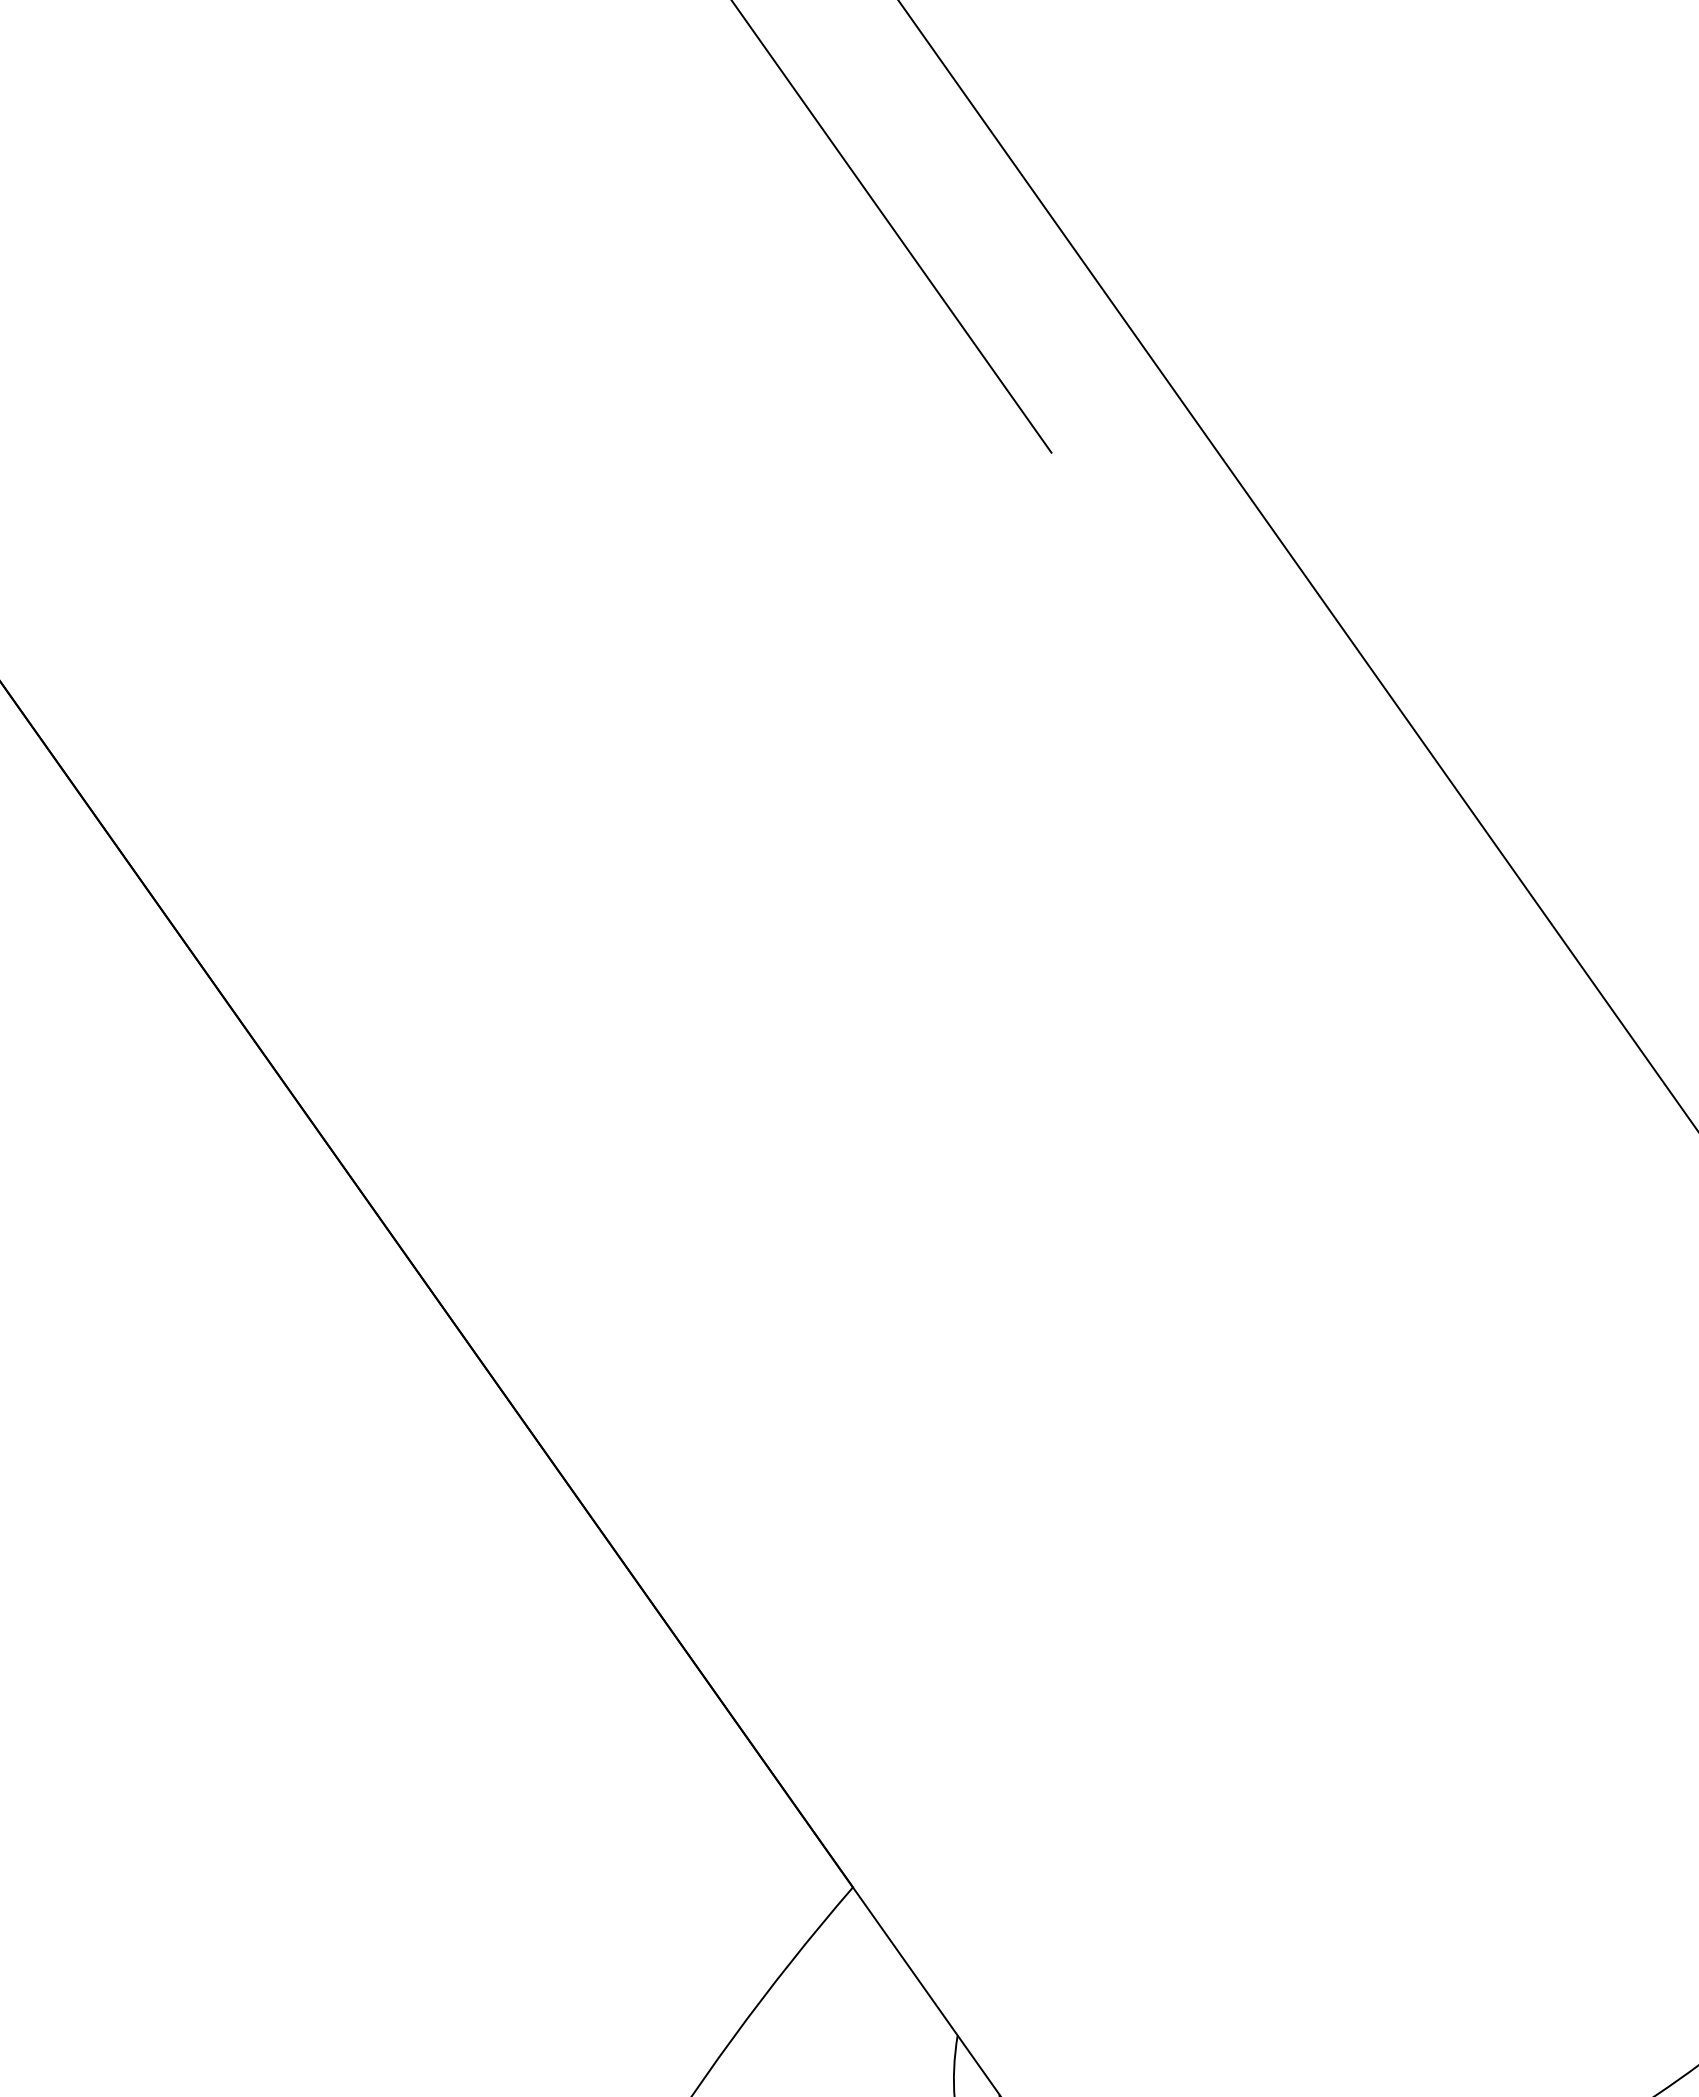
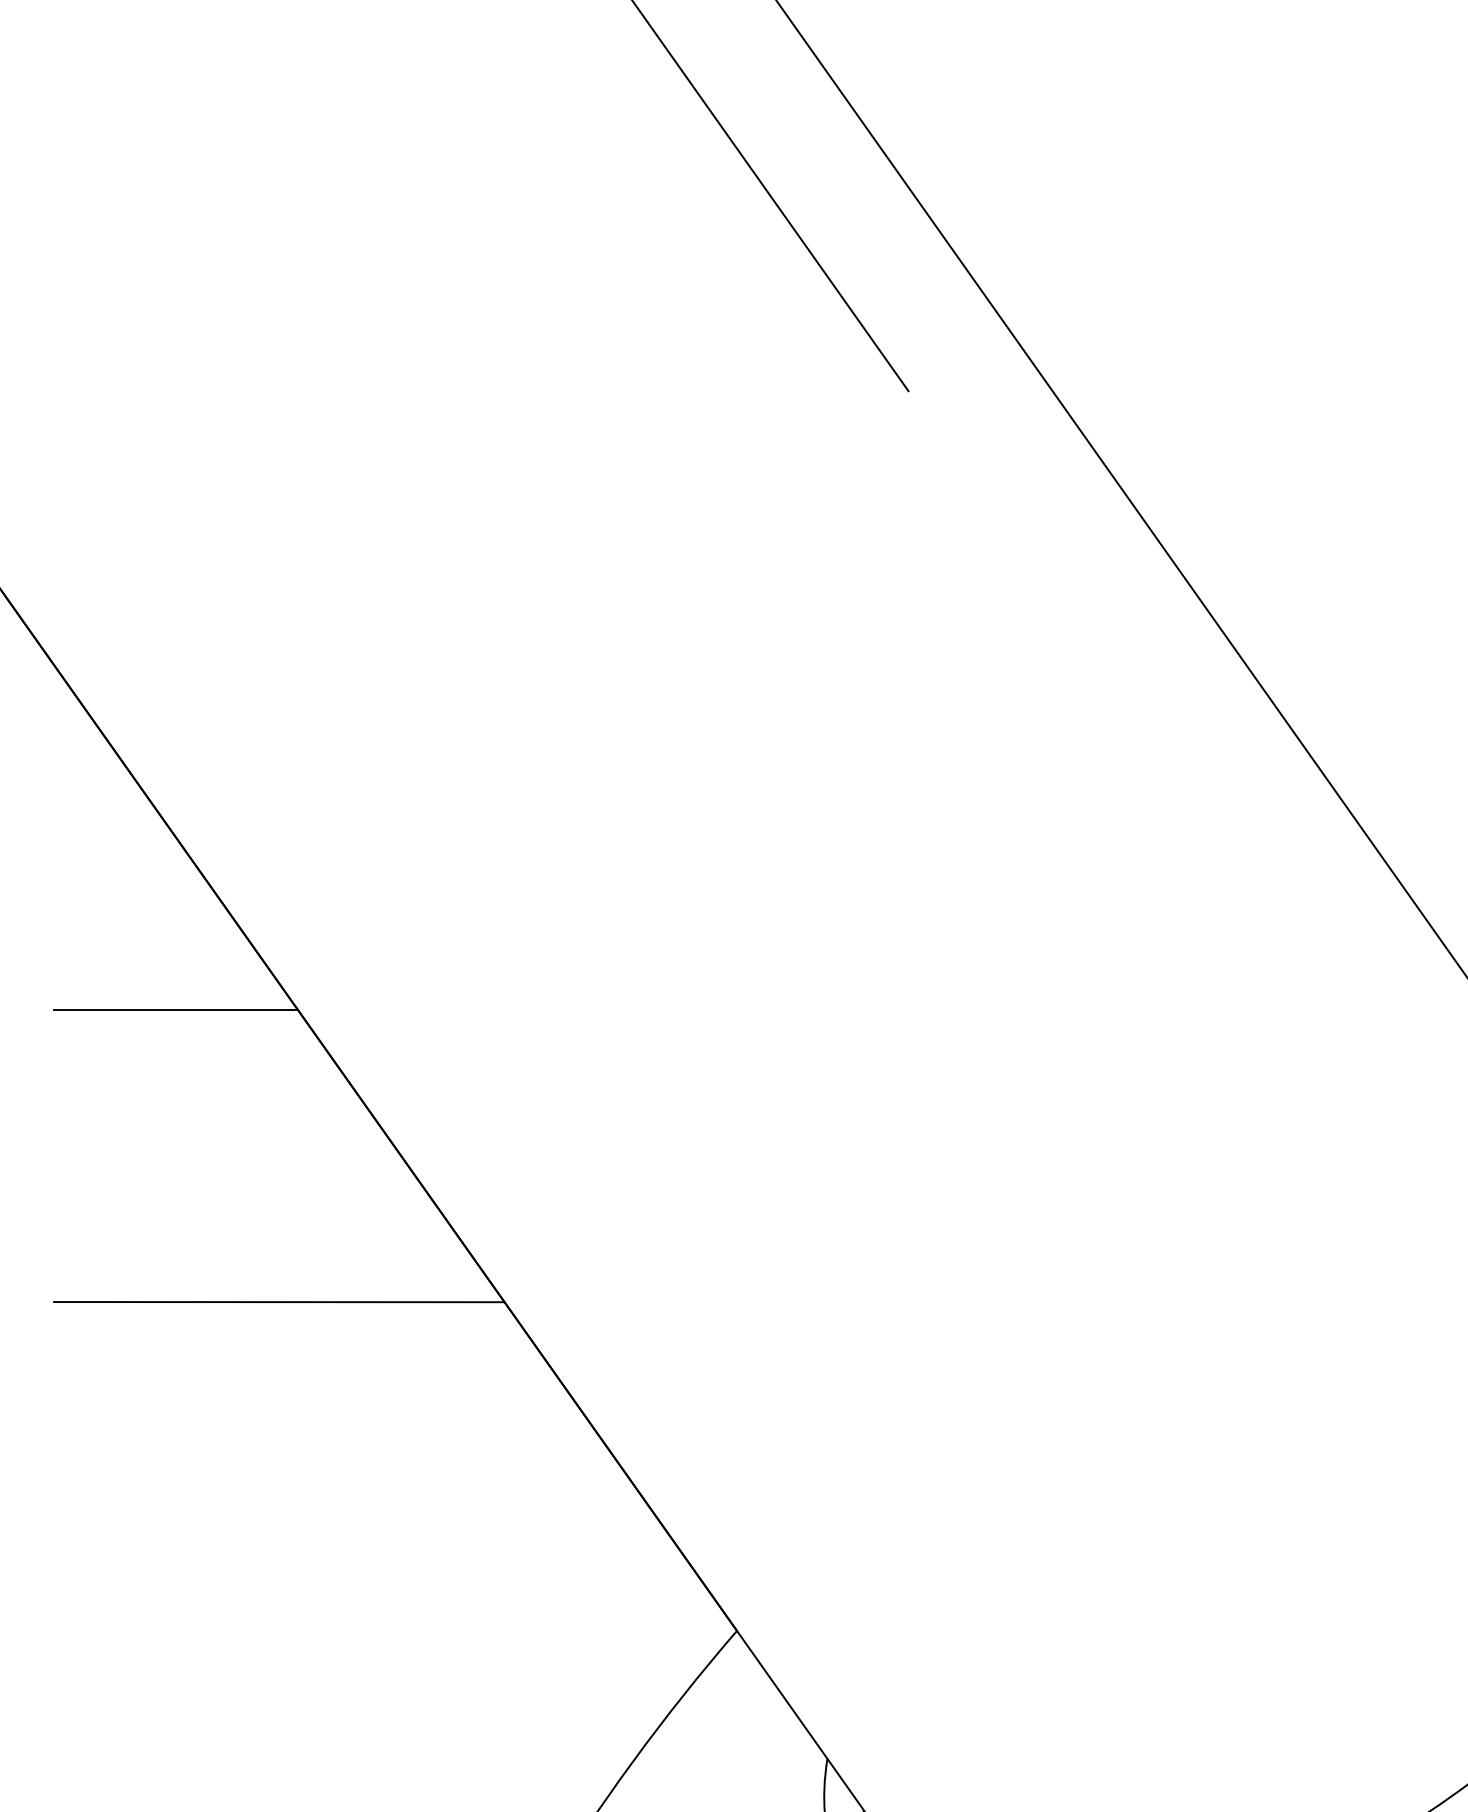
line: (202, 1168) -> (174, 1009), added
line: (322, 1506) -> (278, 1301), added

